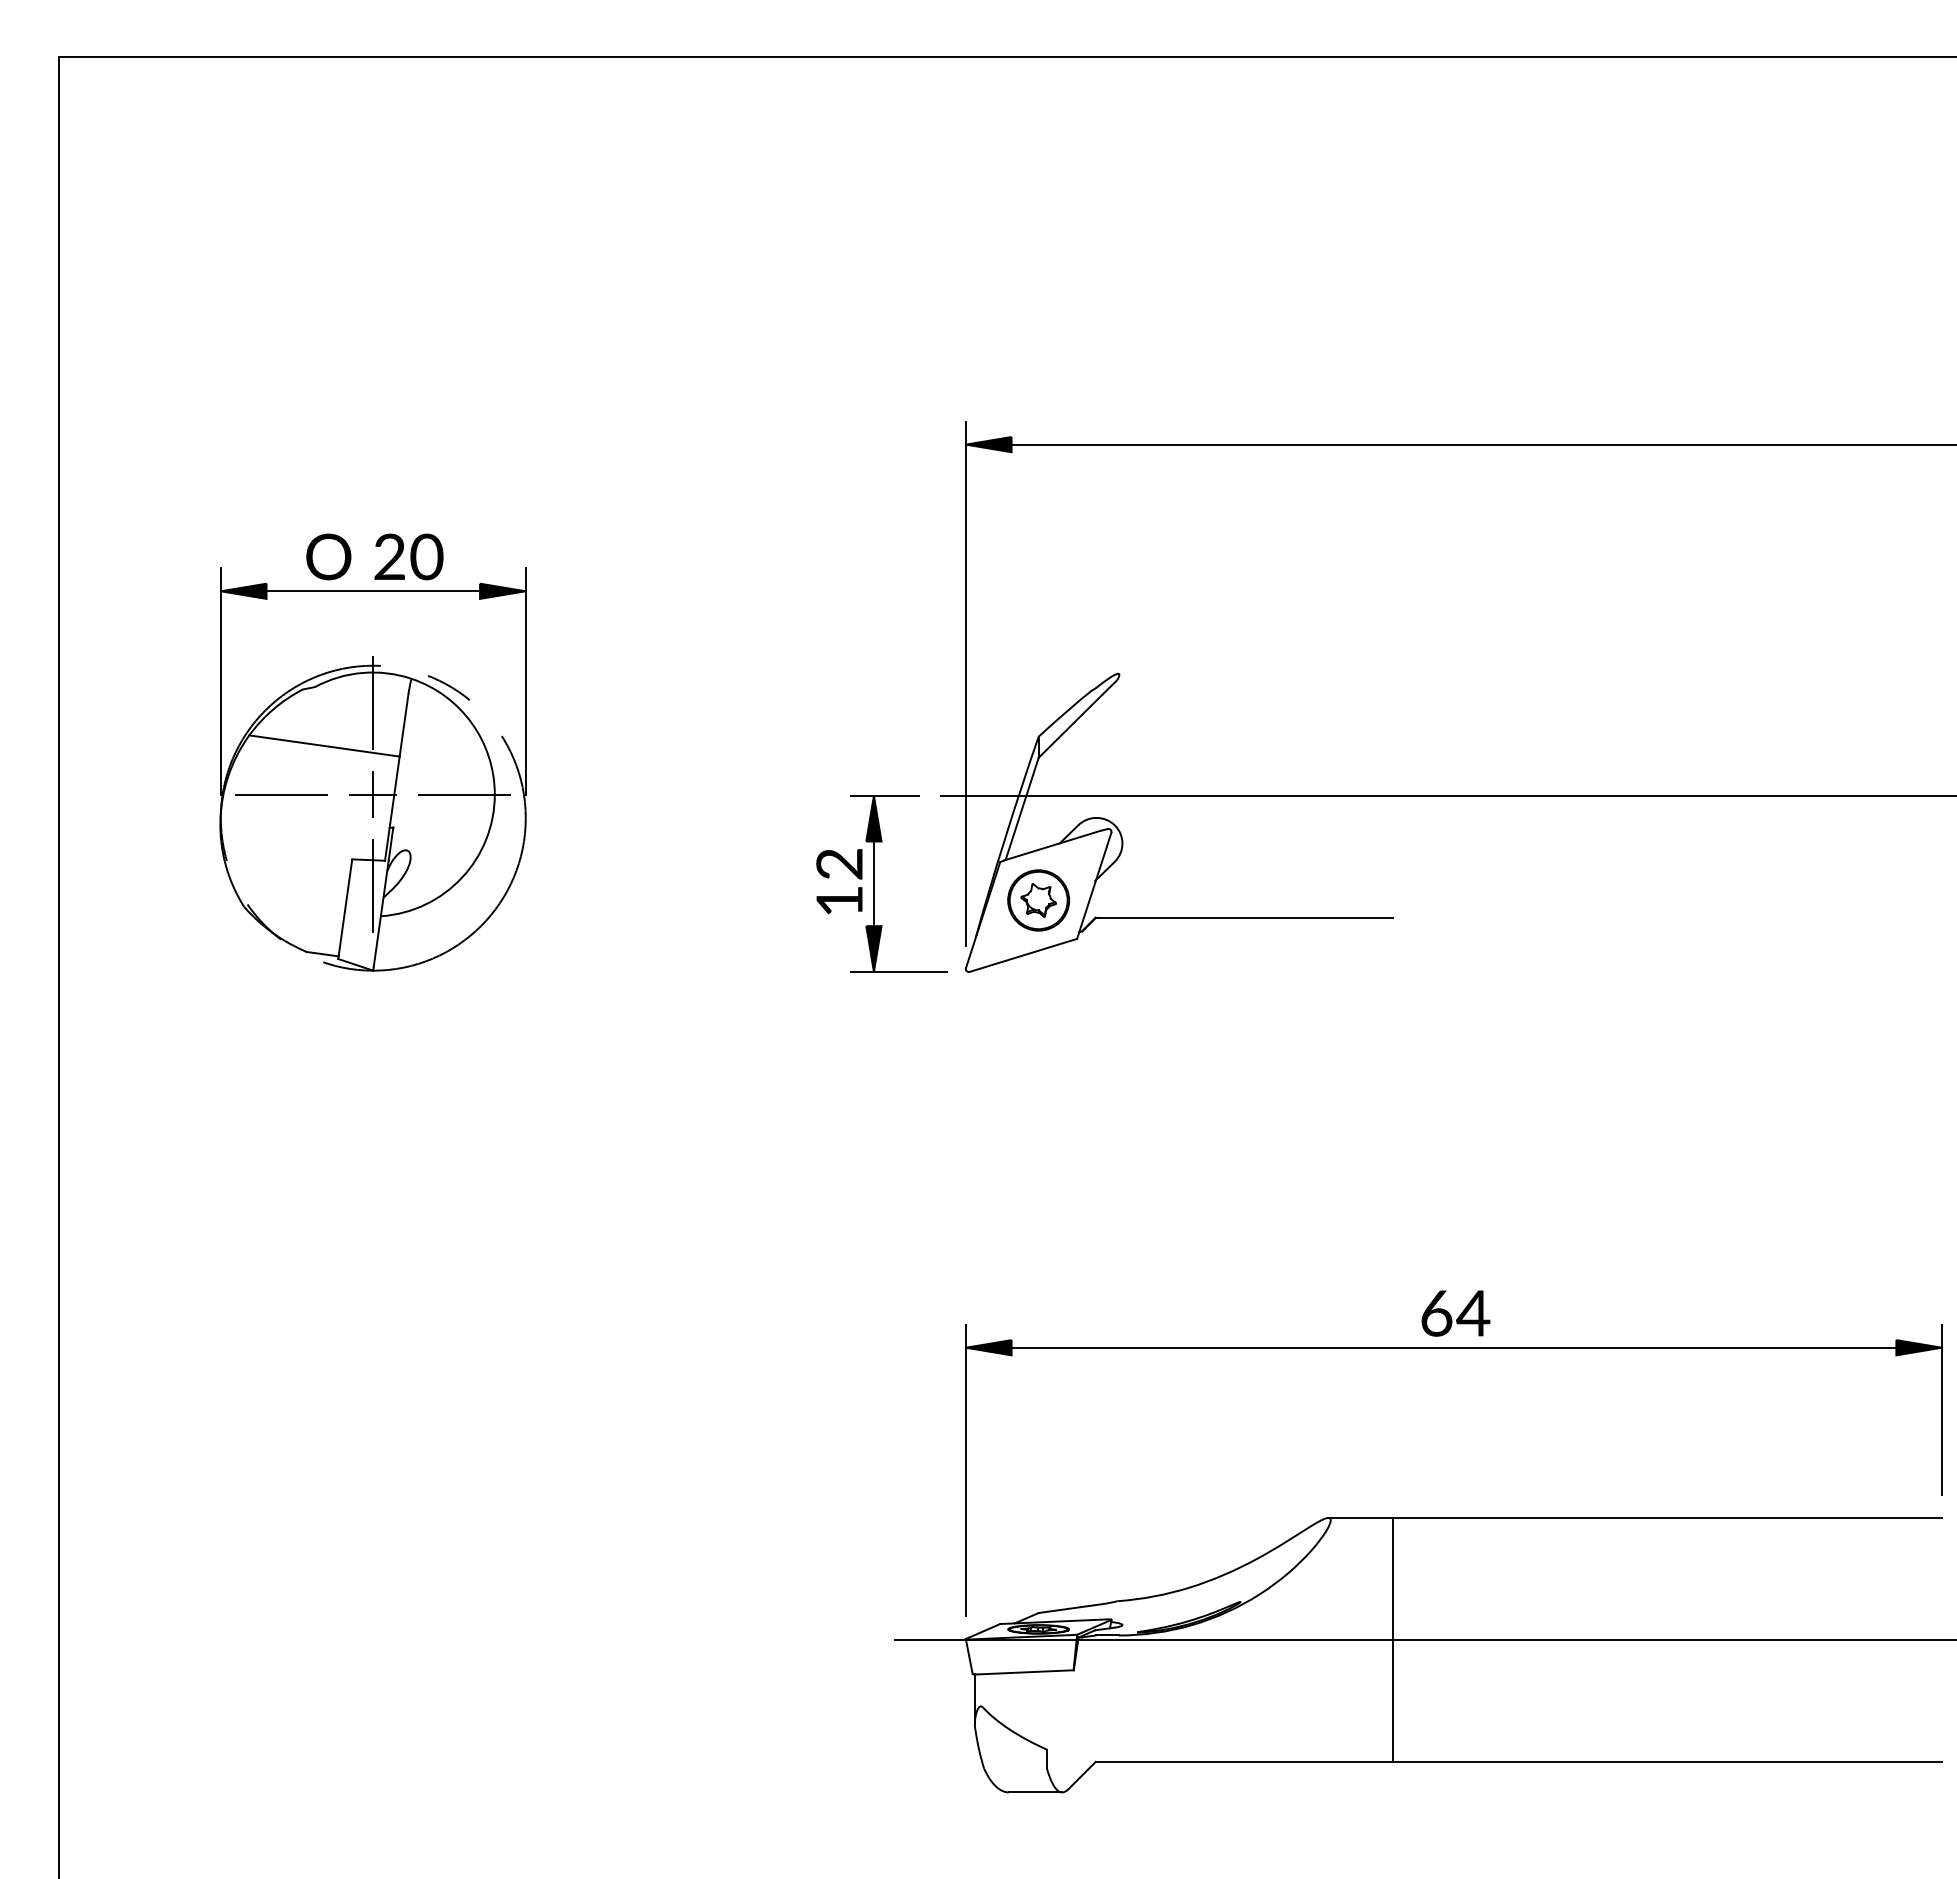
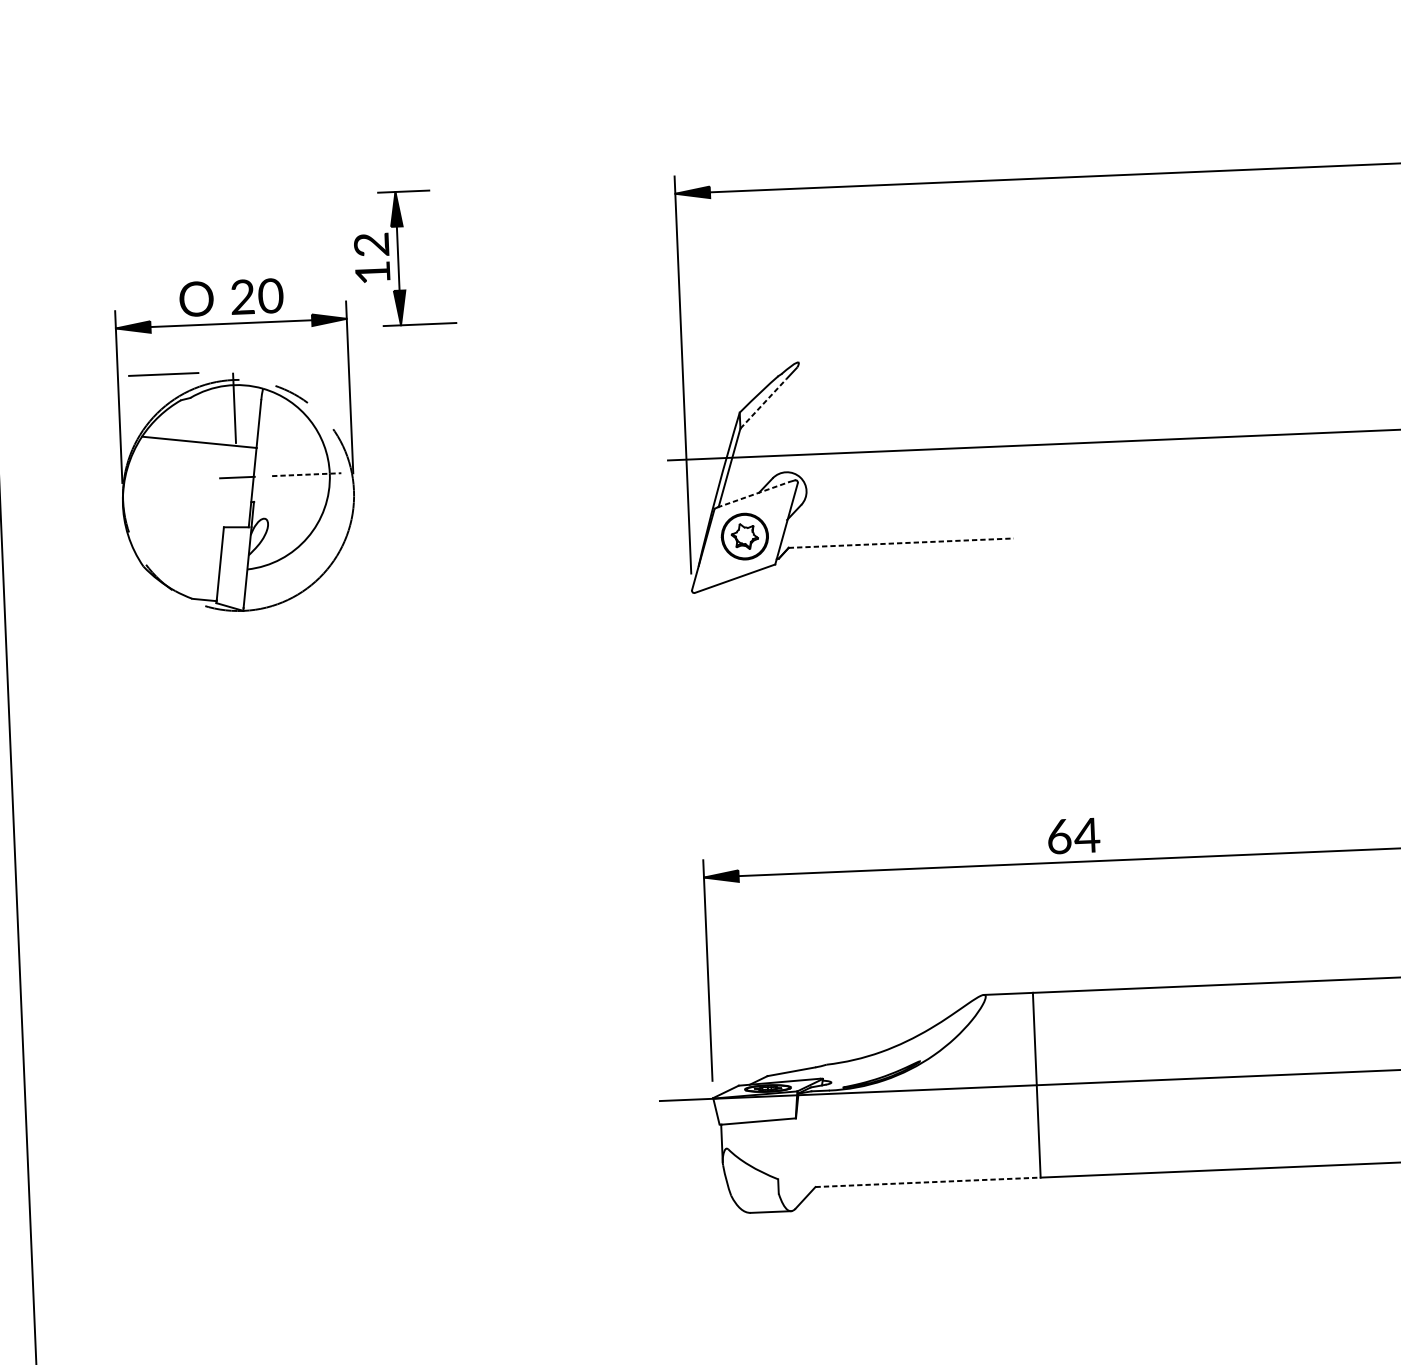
line: (1070, 726) -> (763, 403), solid -> dashed
line: (281, 794) -> (163, 374), moved
line: (372, 794) -> (237, 477), removed
line: (464, 794) -> (306, 474), solid -> dashed
line: (1052, 845) -> (753, 494), solid -> dashed
part: (874, 883) -> (398, 258), moved
line: (372, 885) -> (240, 546), removed
line: (1244, 917) -> (901, 542), solid -> dashed
line: (1244, 1761) -> (928, 1182), solid -> dashed

